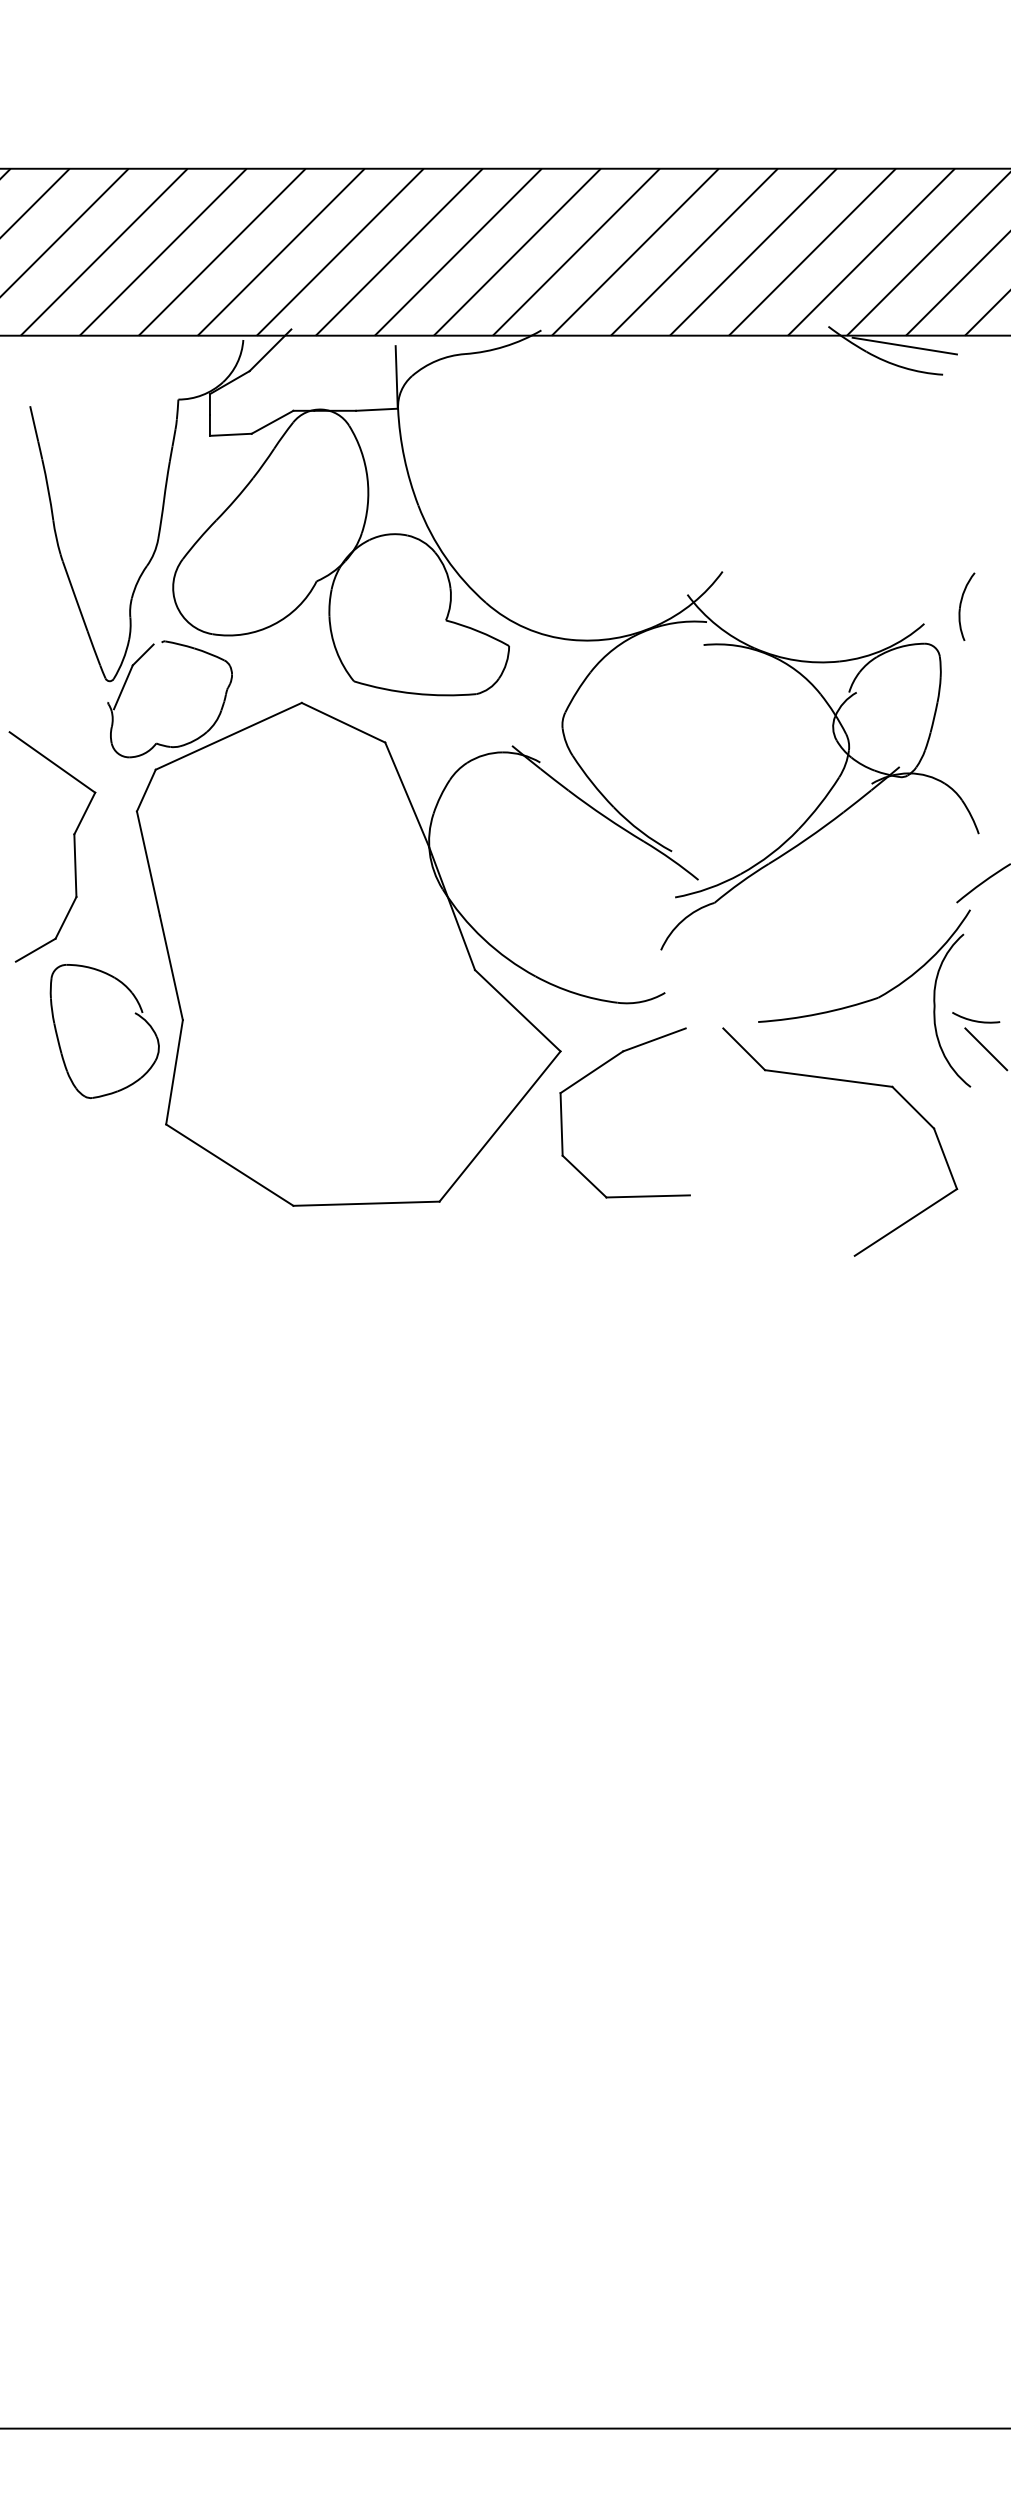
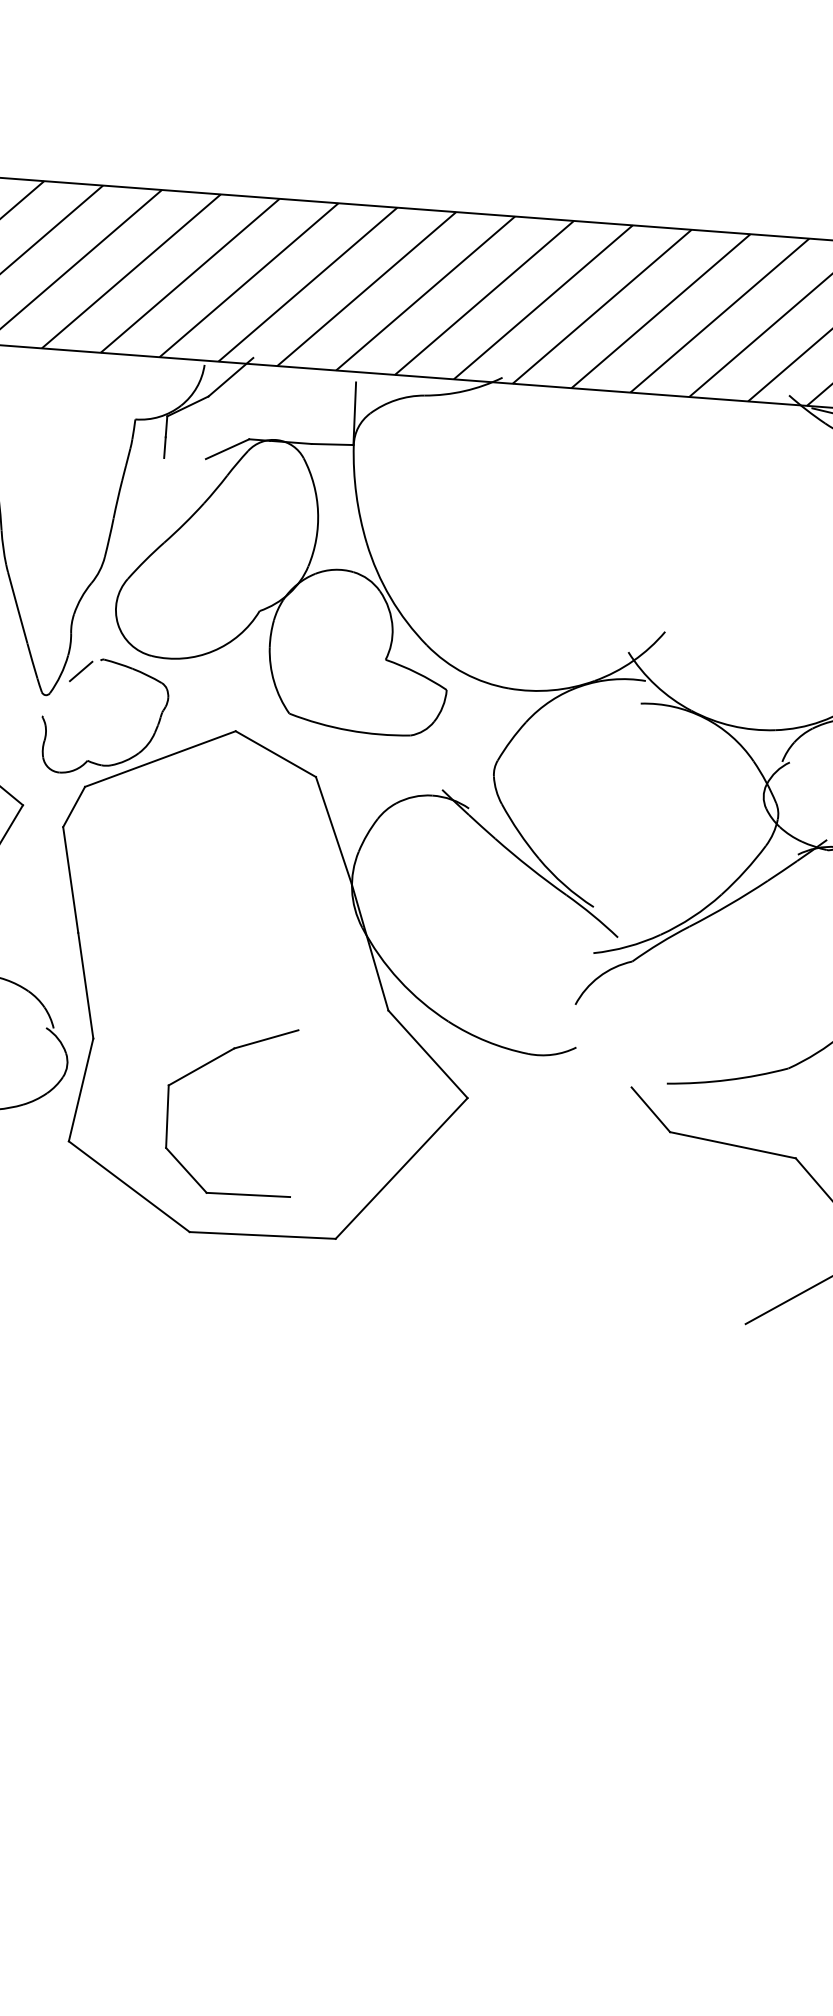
line: (230, 434) -> (184, 458), removed
line: (123, 687) -> (59, 702), removed
part: (596, 1070) -> (206, 1065), moved

